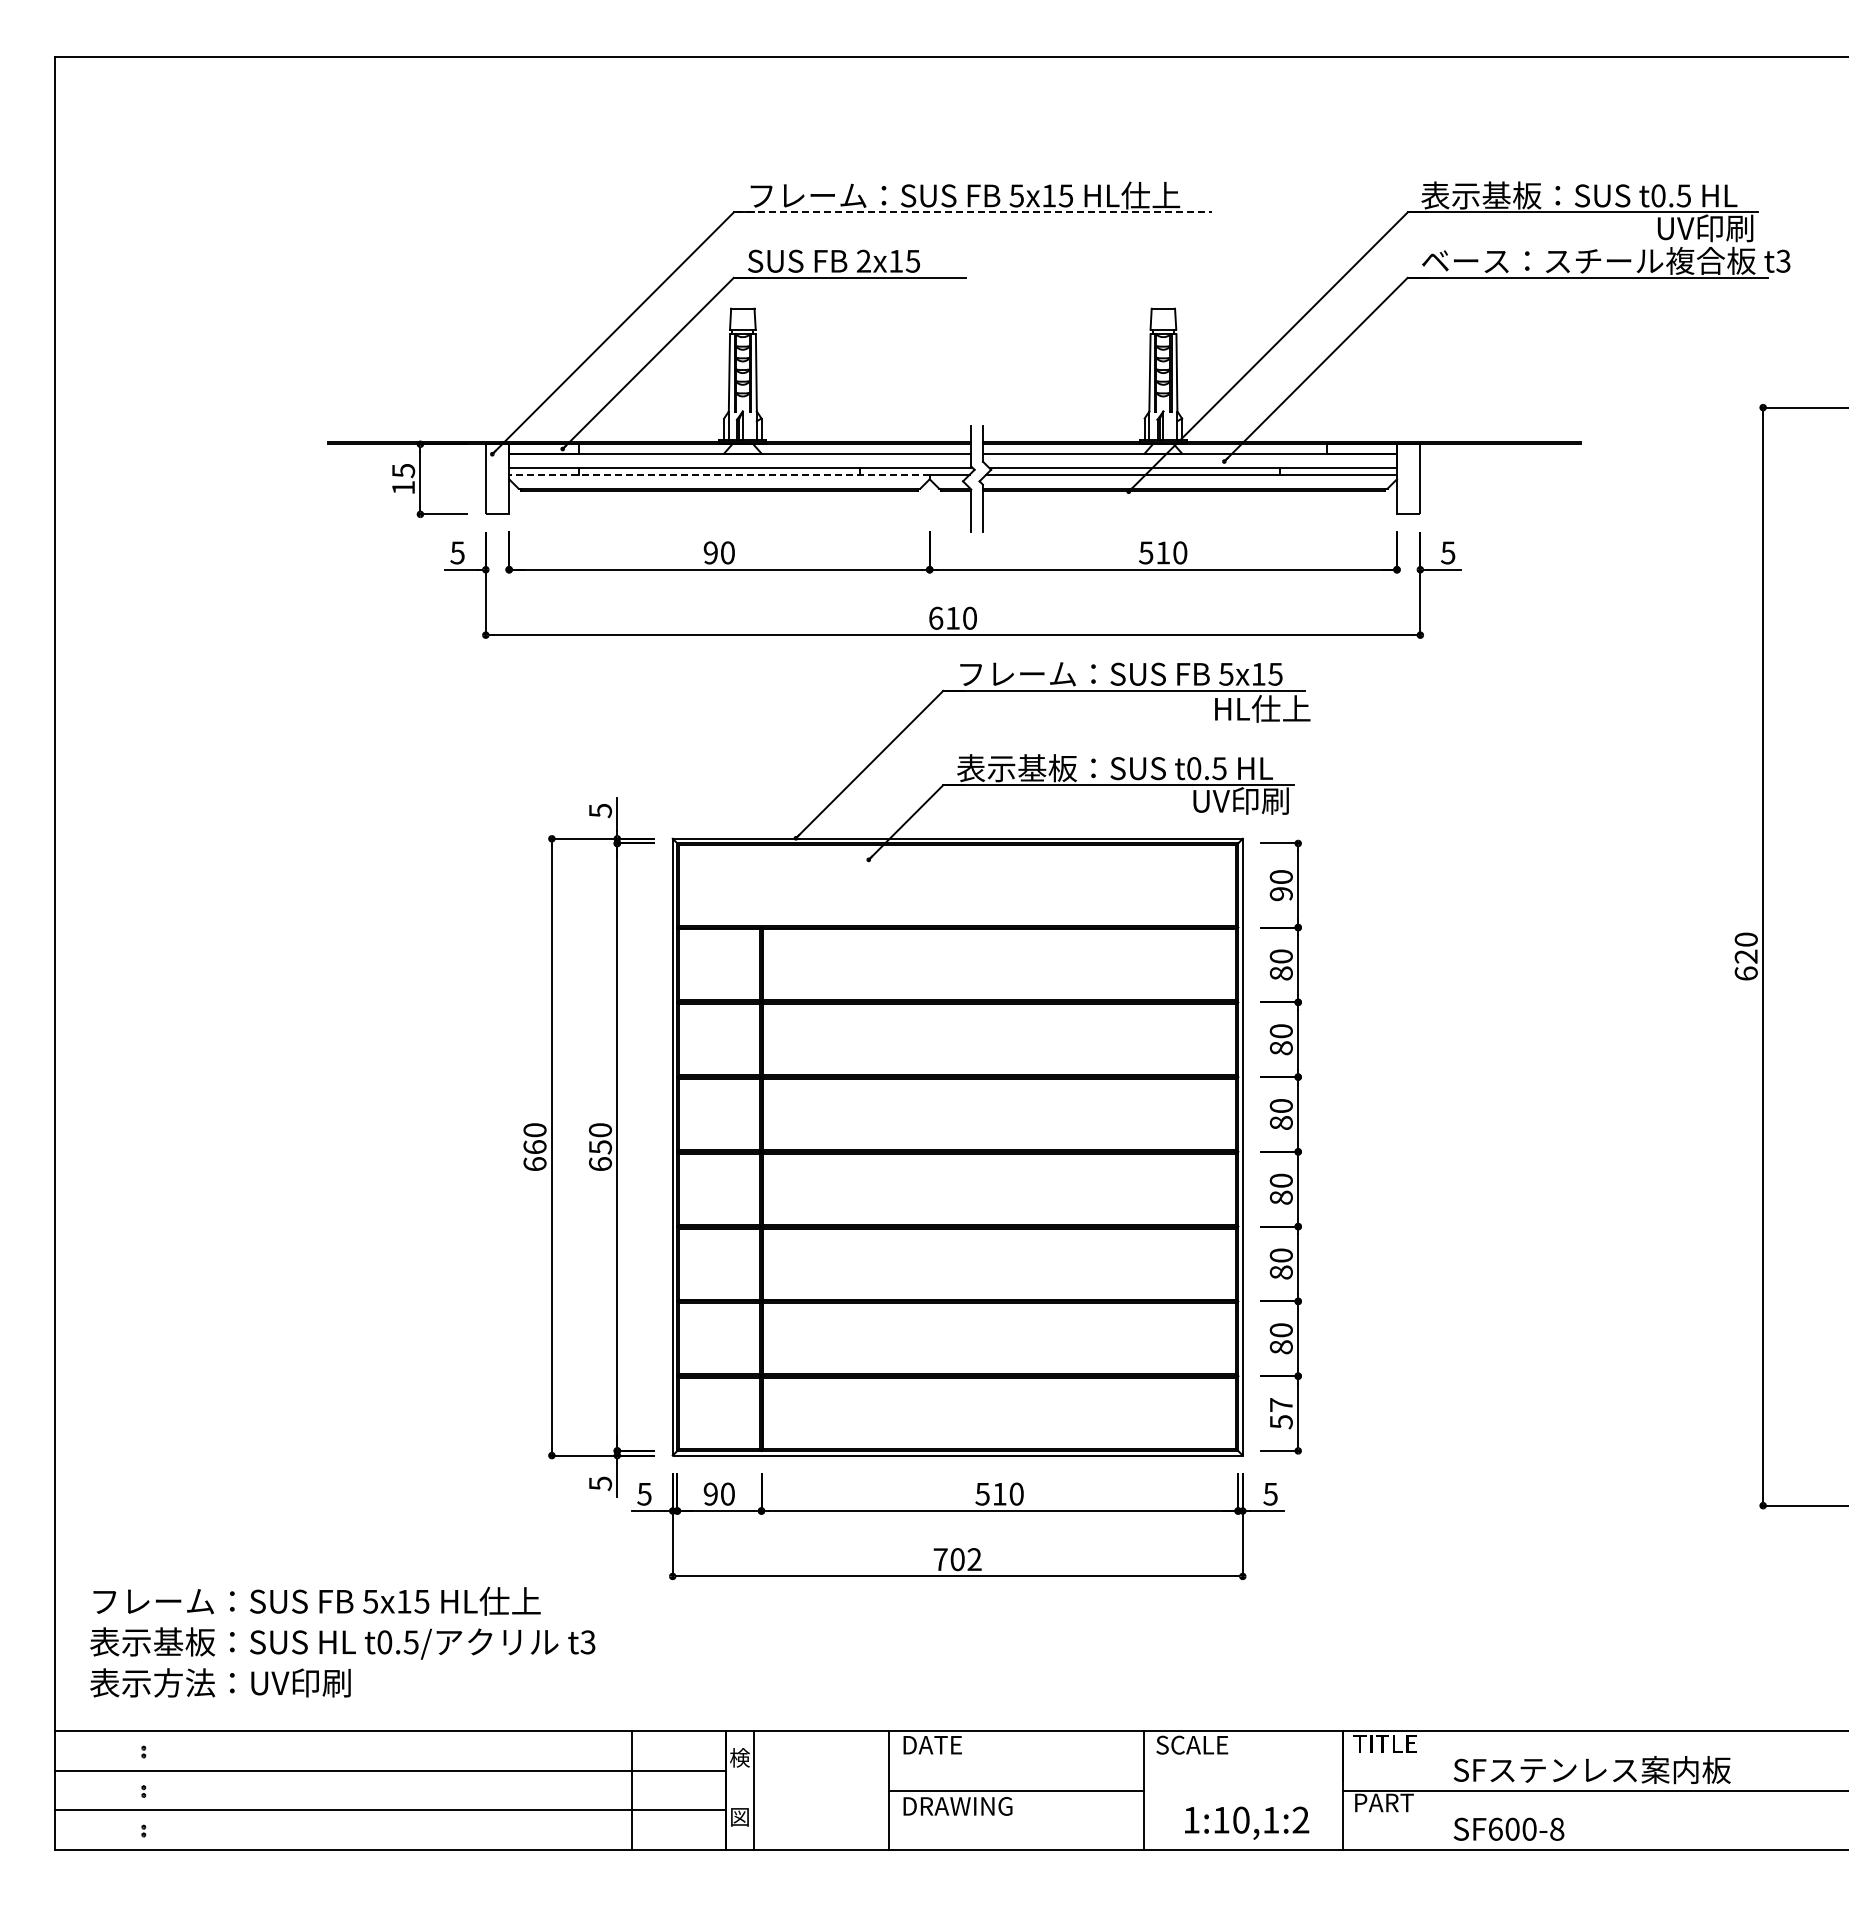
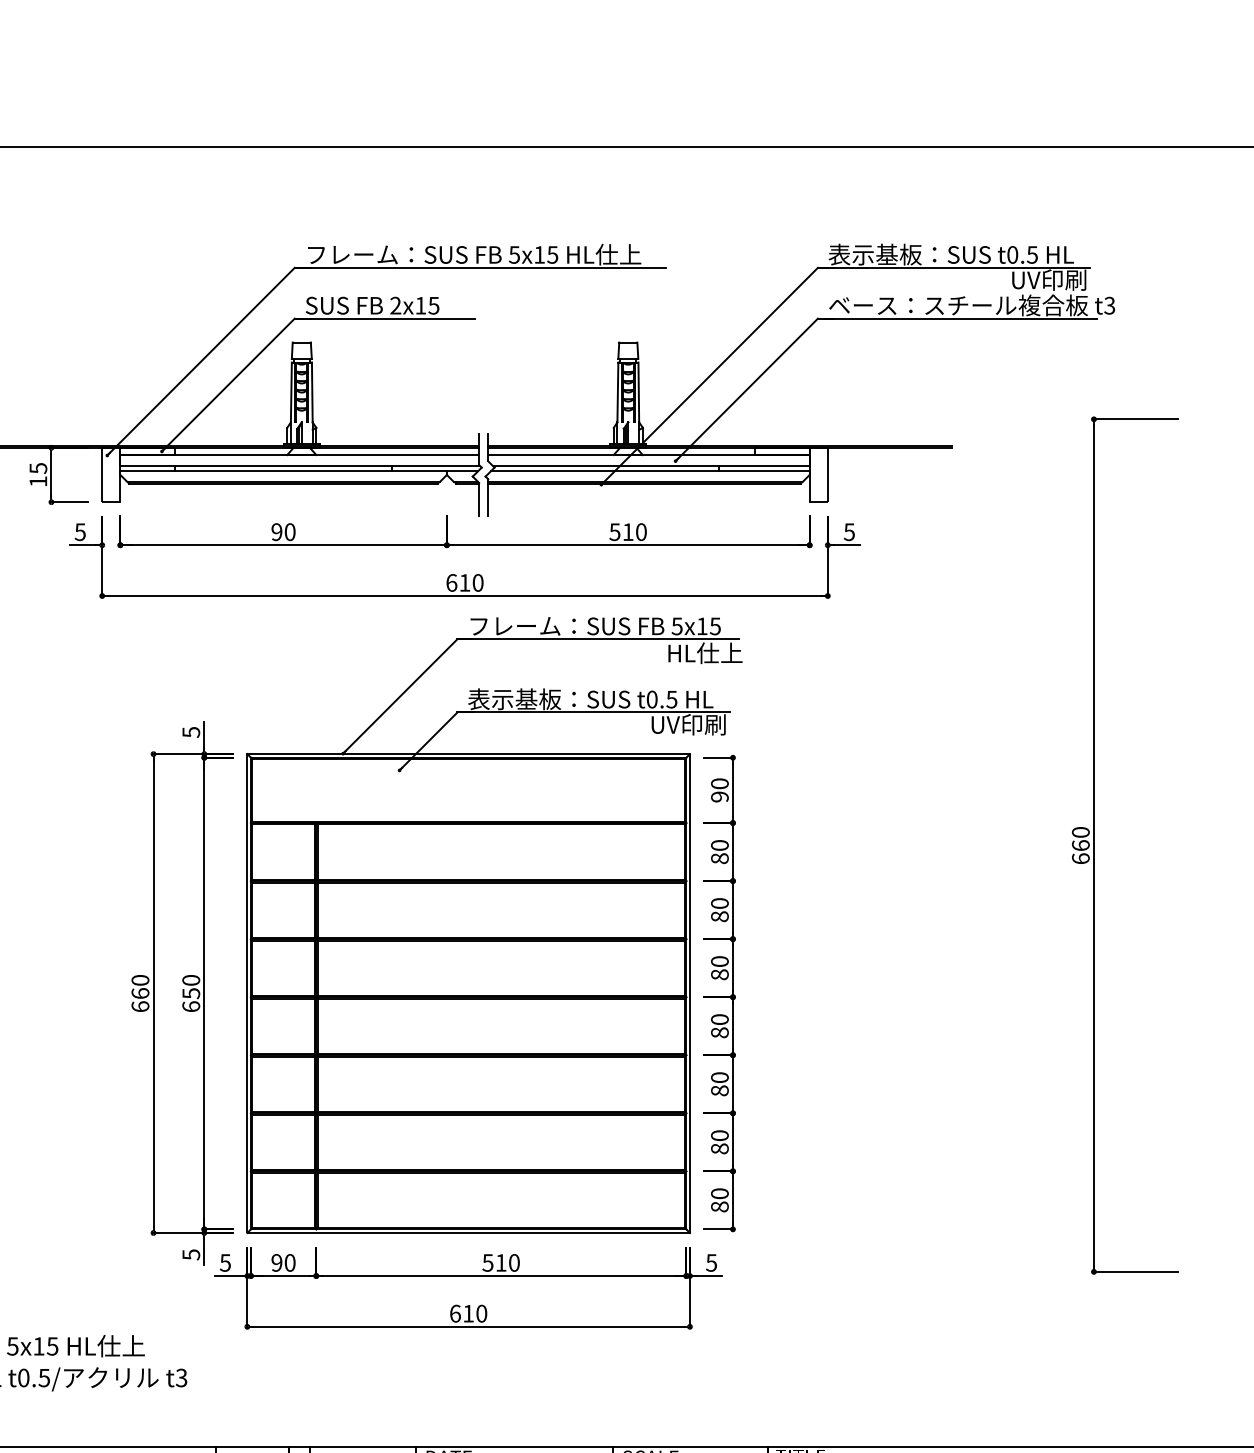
line: (973, 212) -> (480, 267), dashed -> solid
line: (718, 474) -> (282, 471), dashed -> solid
text: (1745, 956) -> (1080, 845), 620 -> 660
text: (1280, 1413) -> (719, 1200), 57 -> 80
text: (957, 1559) -> (468, 1313), 702 -> 610

